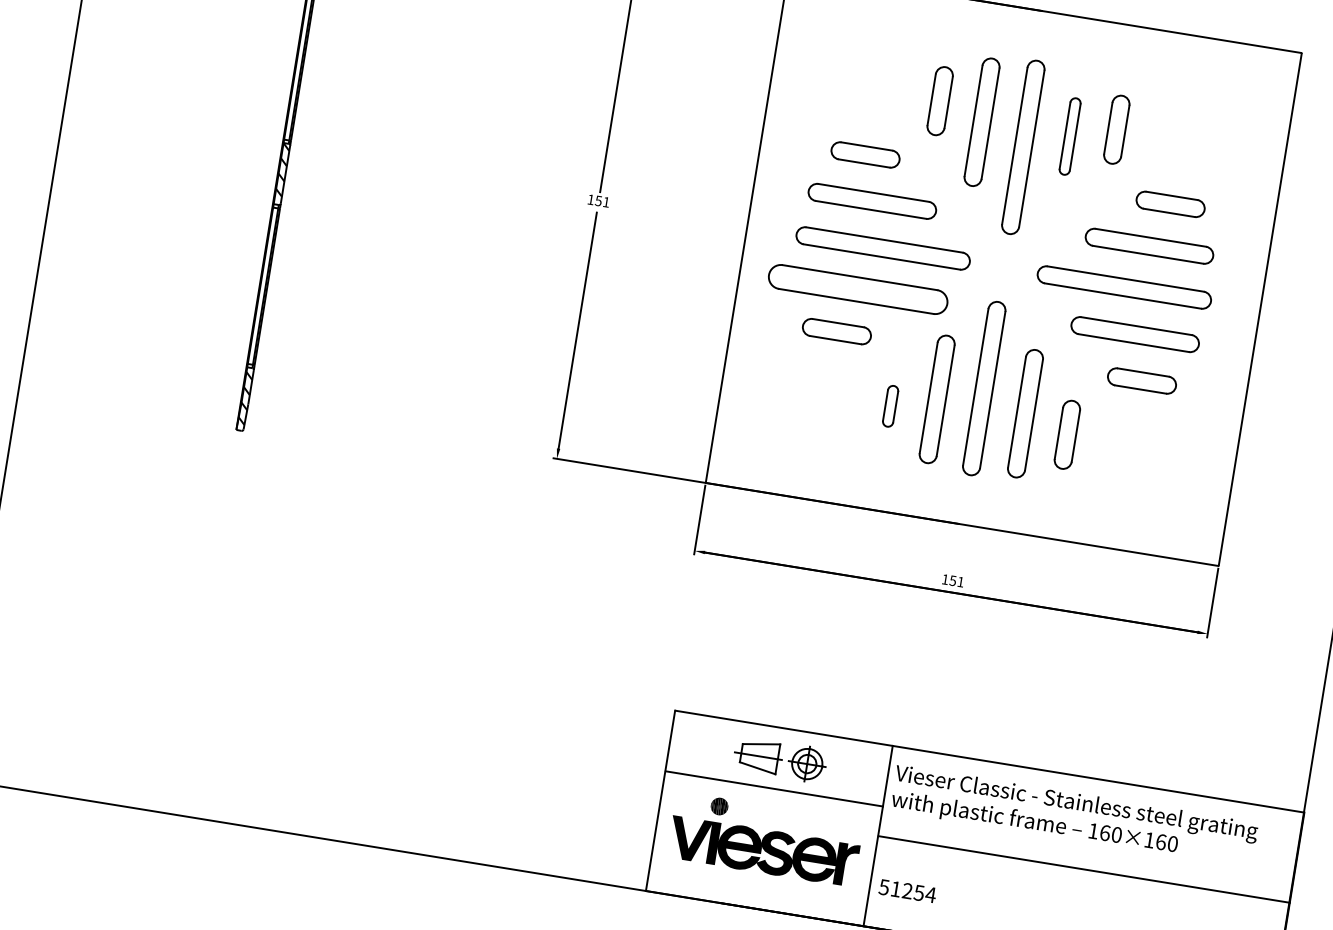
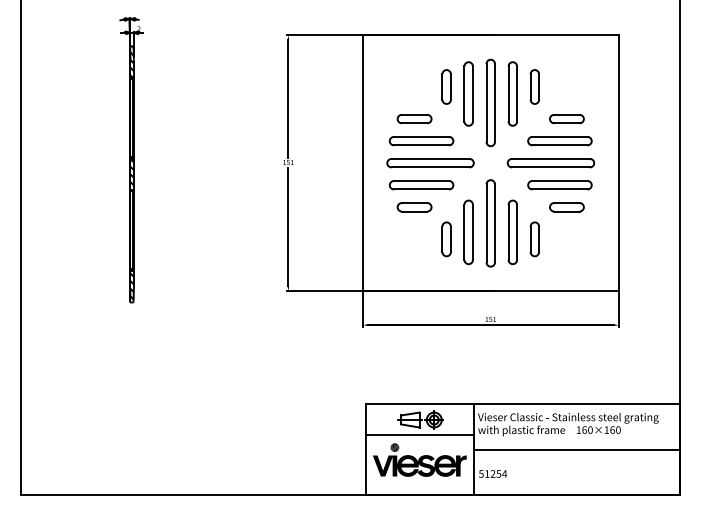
part: (1069, 135) -> (512, 93), size x1.67
part: (857, 290) -> (421, 185), size x0.71
part: (890, 406) -> (446, 239), size x1.67

